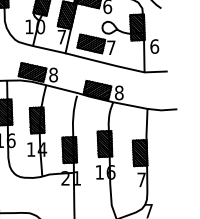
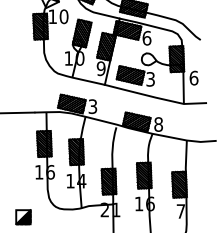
text: (61, 36) -> (100, 68), 7 -> 9
text: (111, 47) -> (150, 79), 7 -> 3
text: (53, 74) -> (92, 106), 8 -> 3

